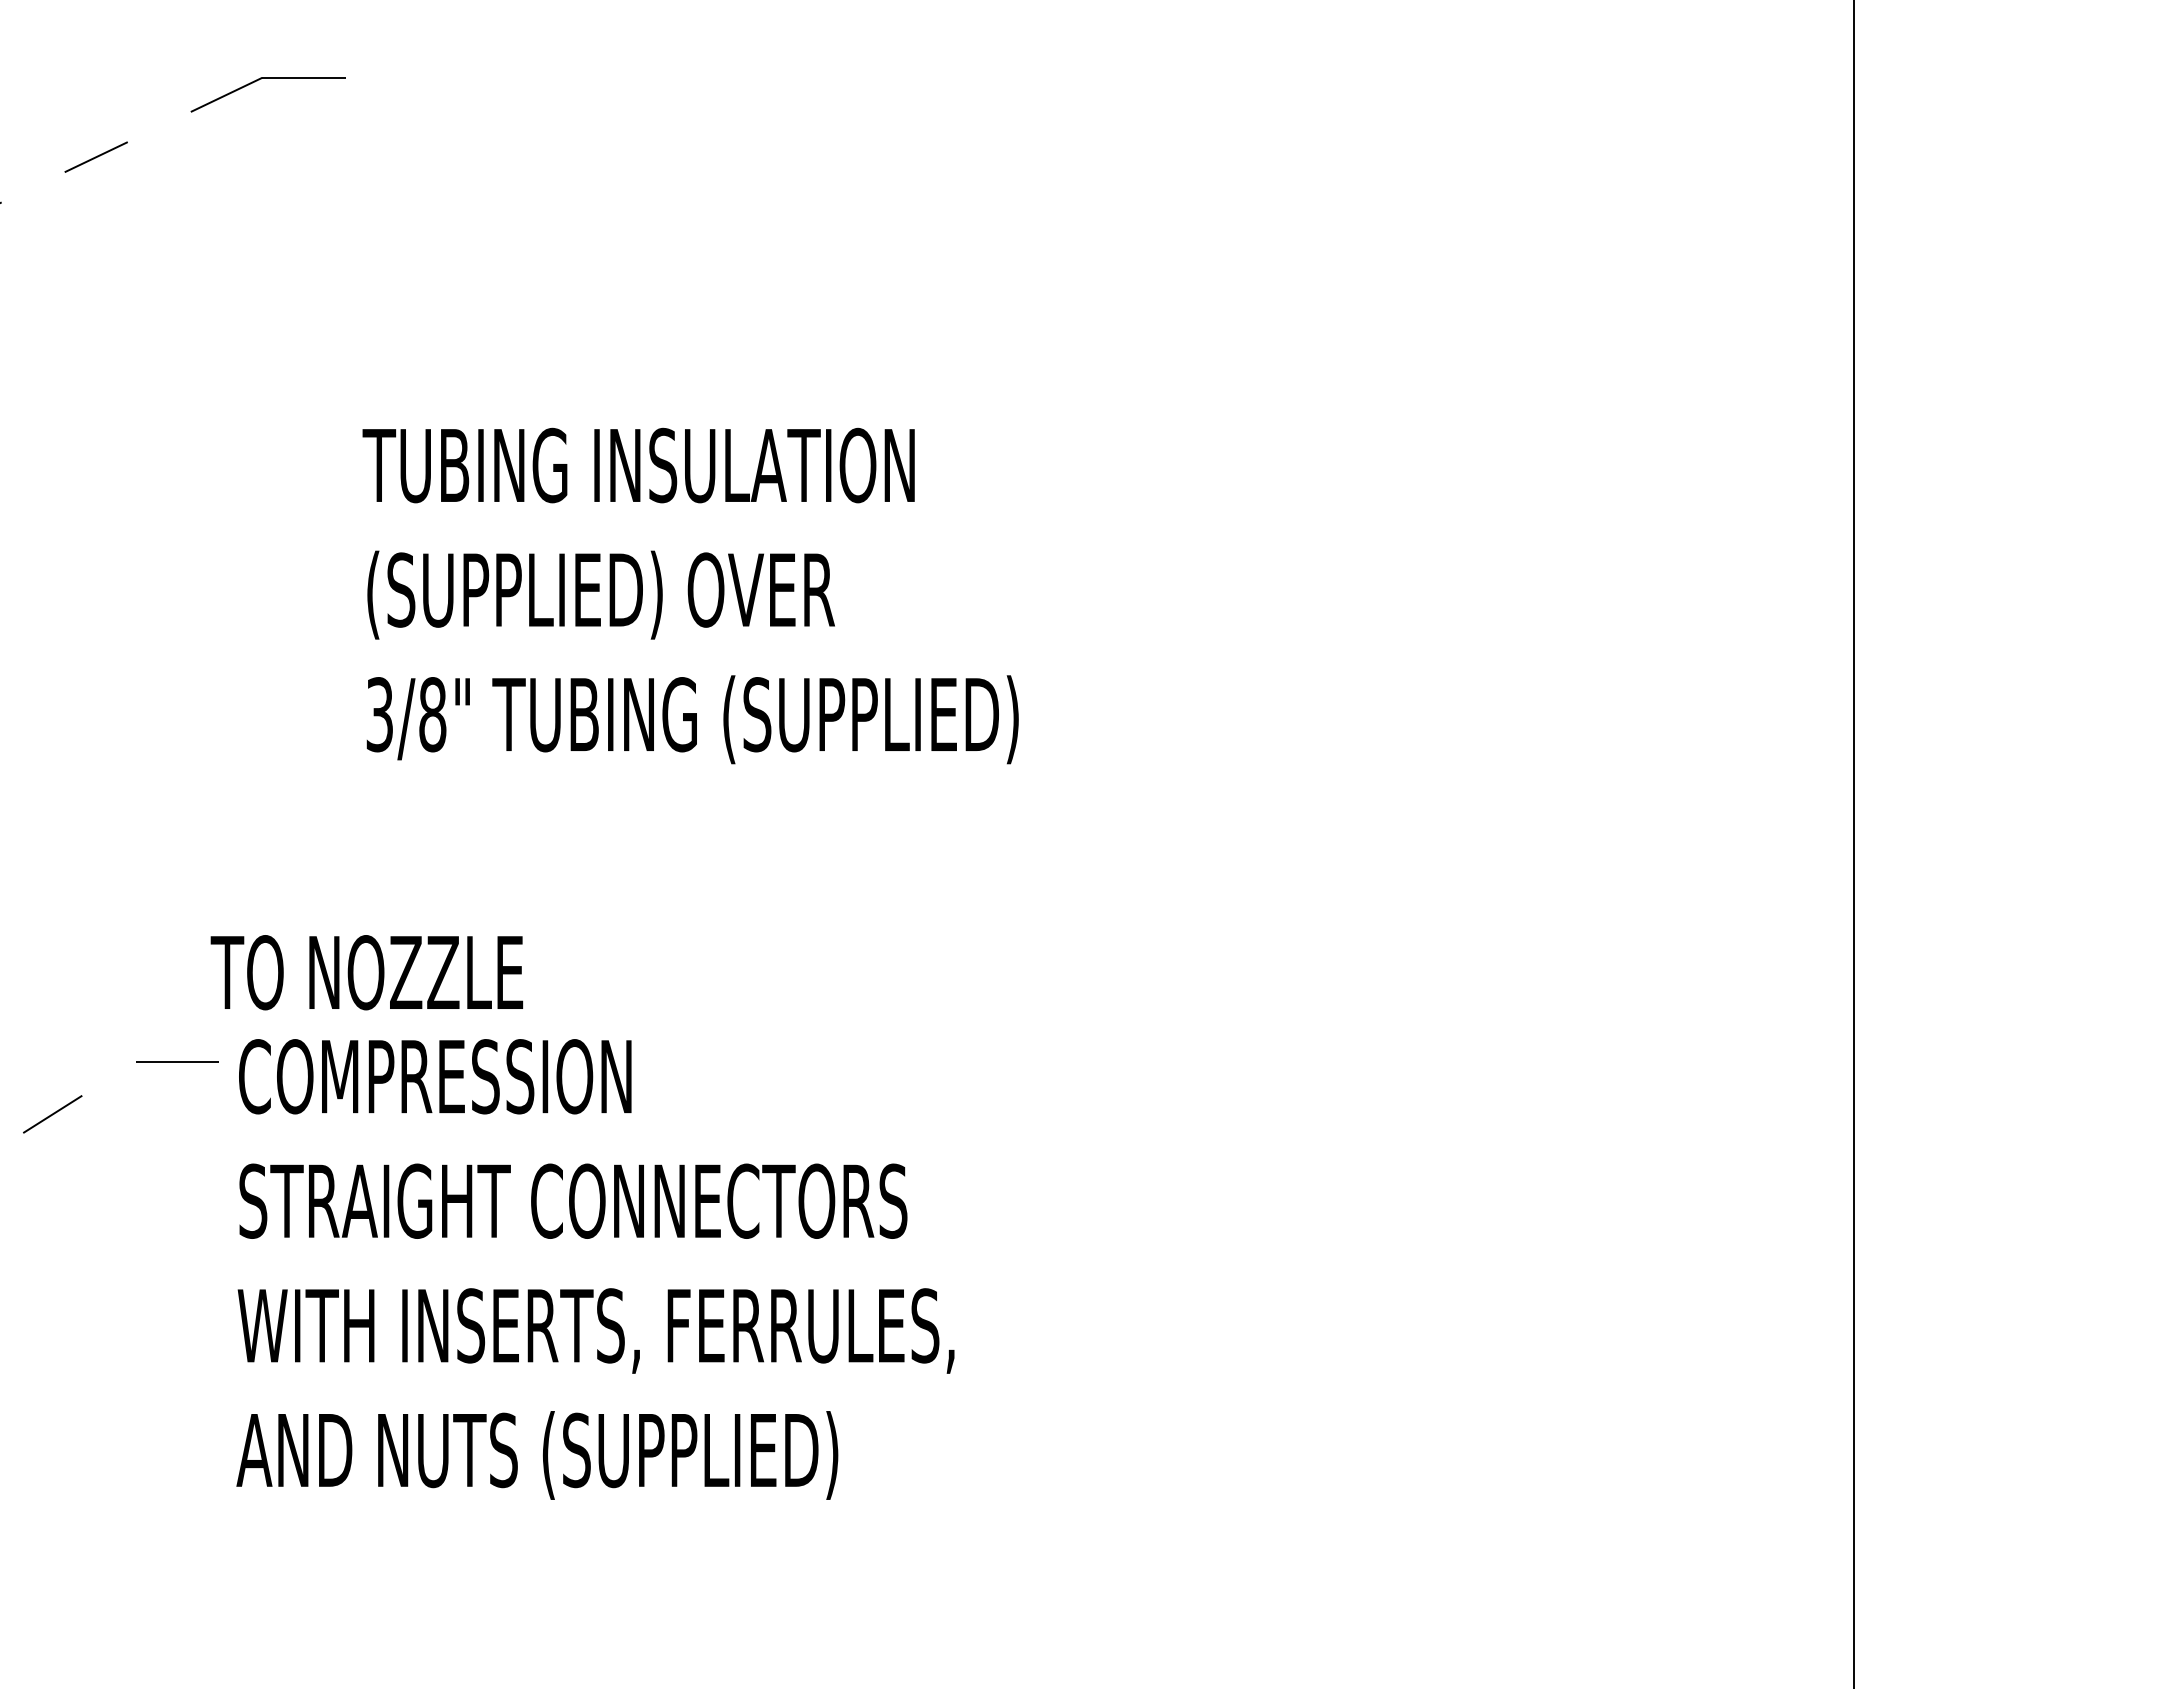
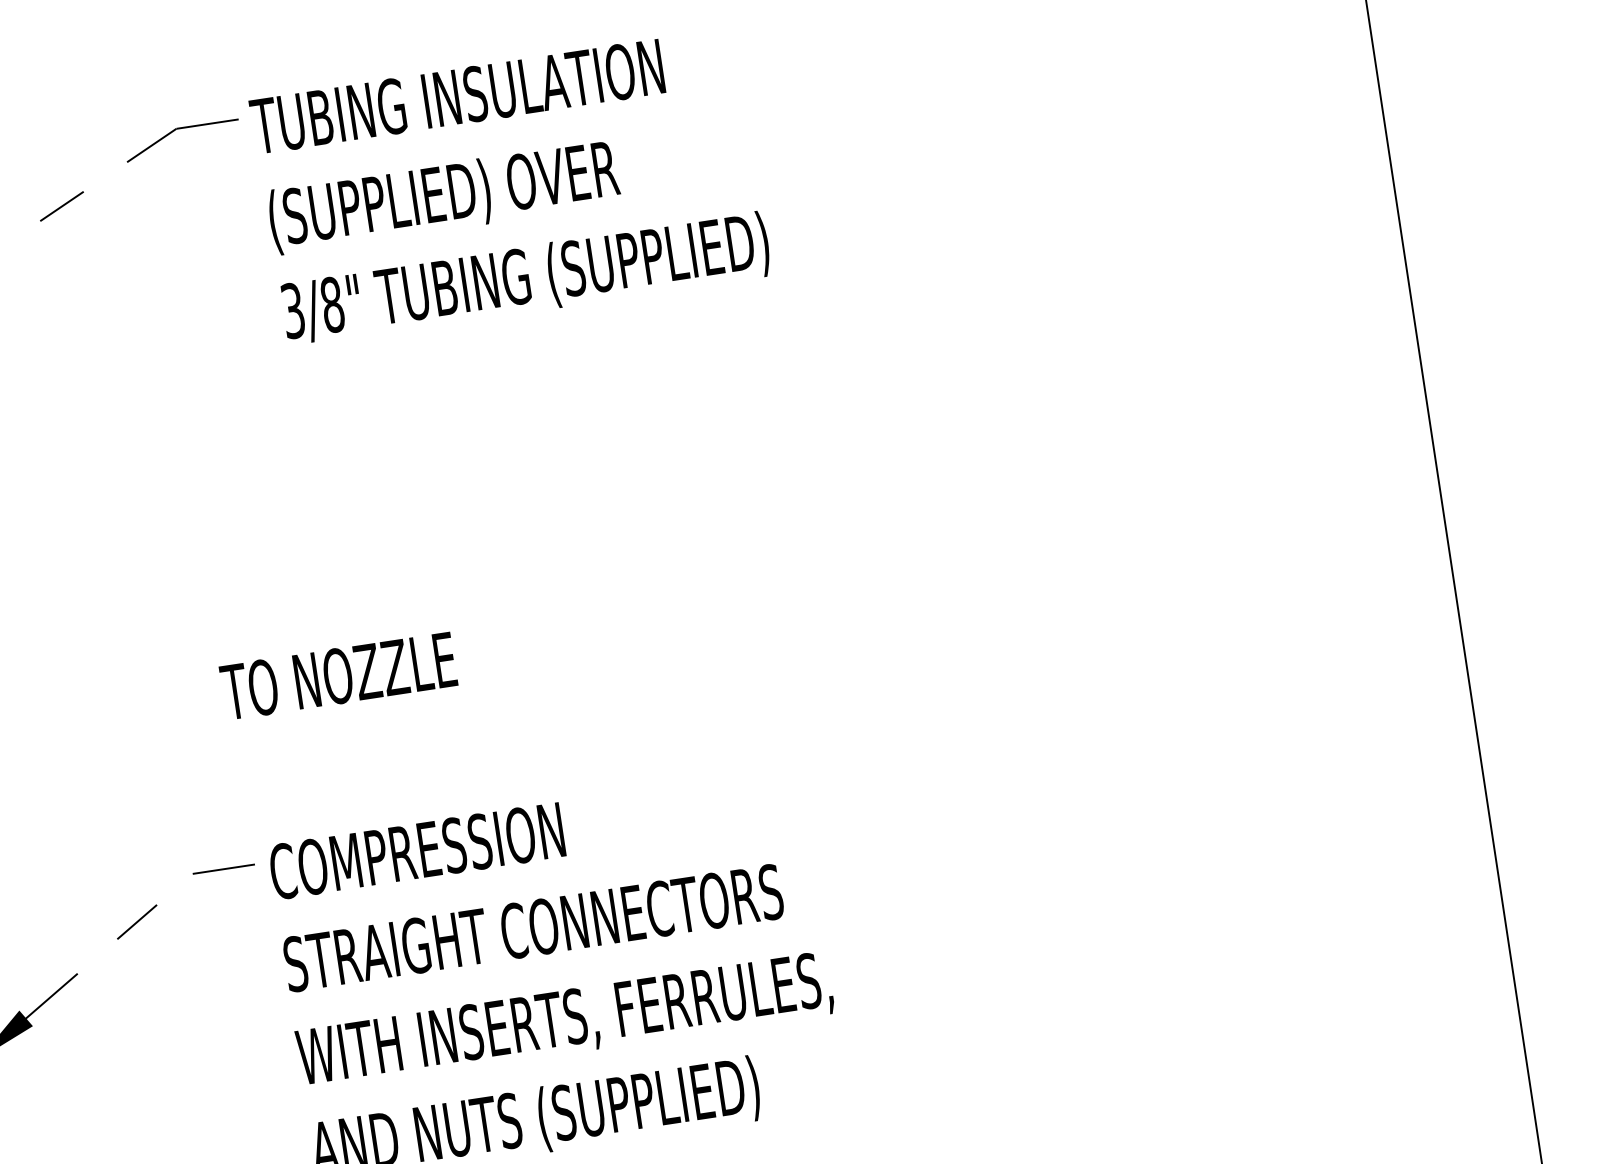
text: (690, 595) -> (510, 187), moved
text: (366, 972) -> (338, 676), moved

